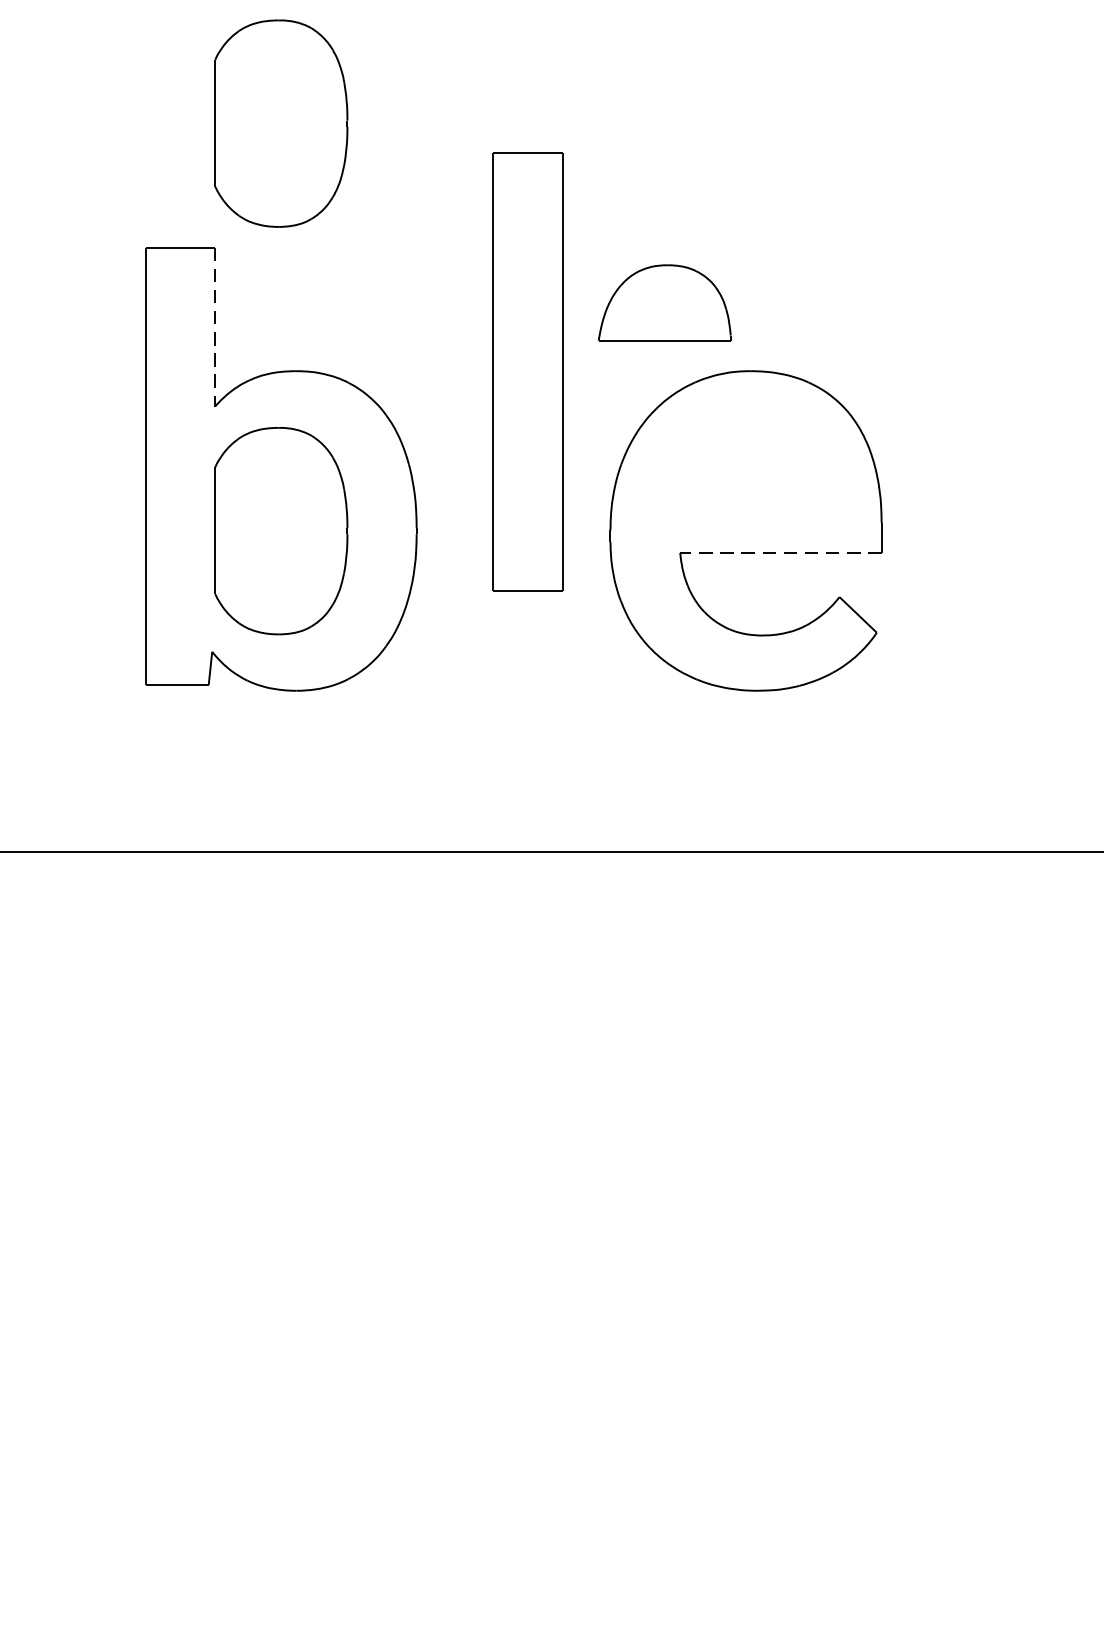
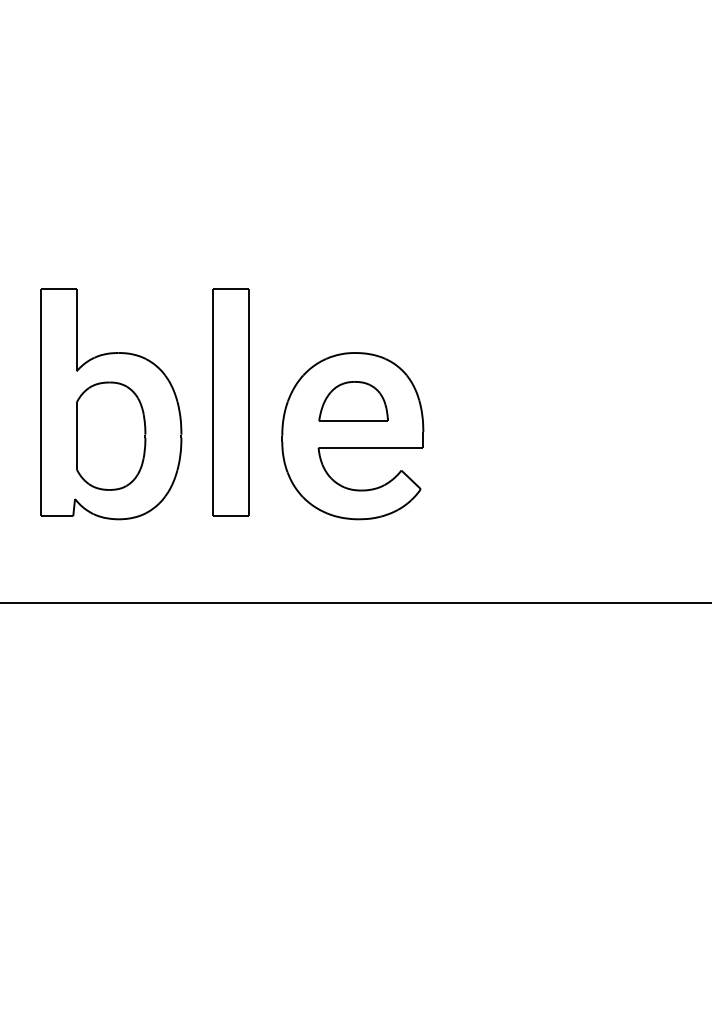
part: (282, 122) -> (111, 223), removed
part: (664, 302) -> (353, 401), moved
line: (214, 327) -> (76, 330), dashed -> solid
part: (526, 372) -> (230, 402), moved
line: (780, 552) -> (370, 447), dashed -> solid

